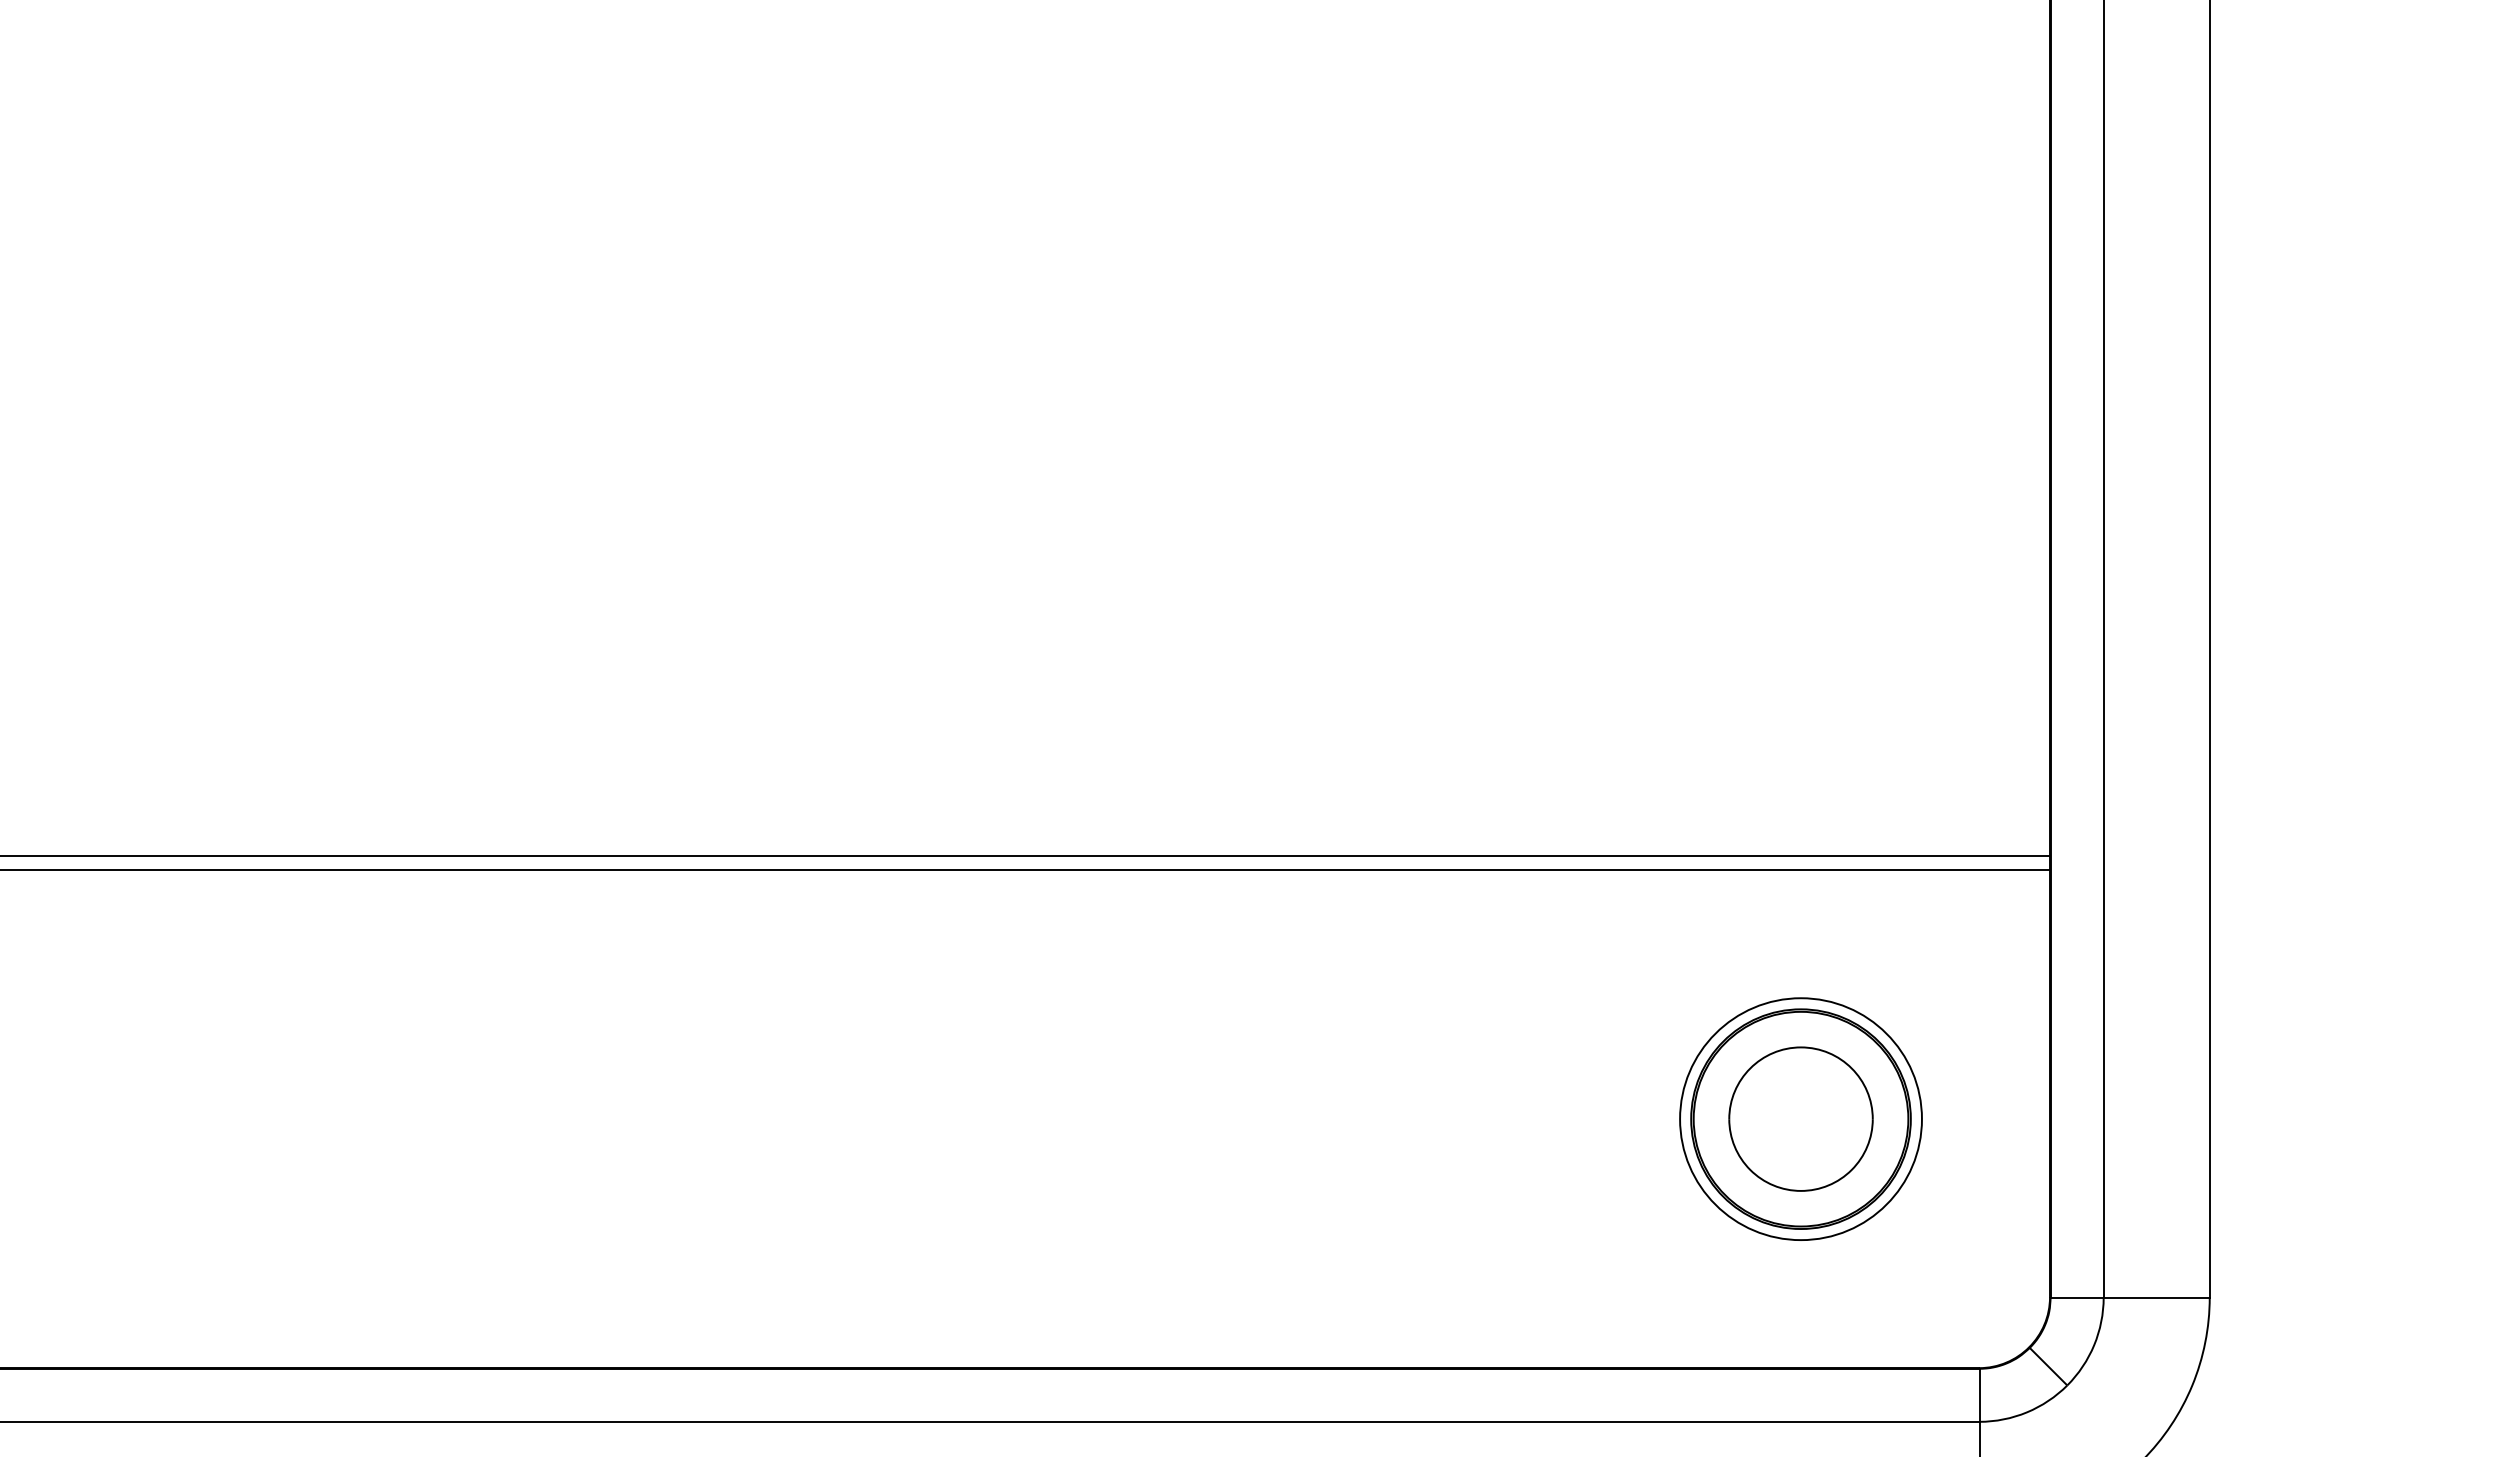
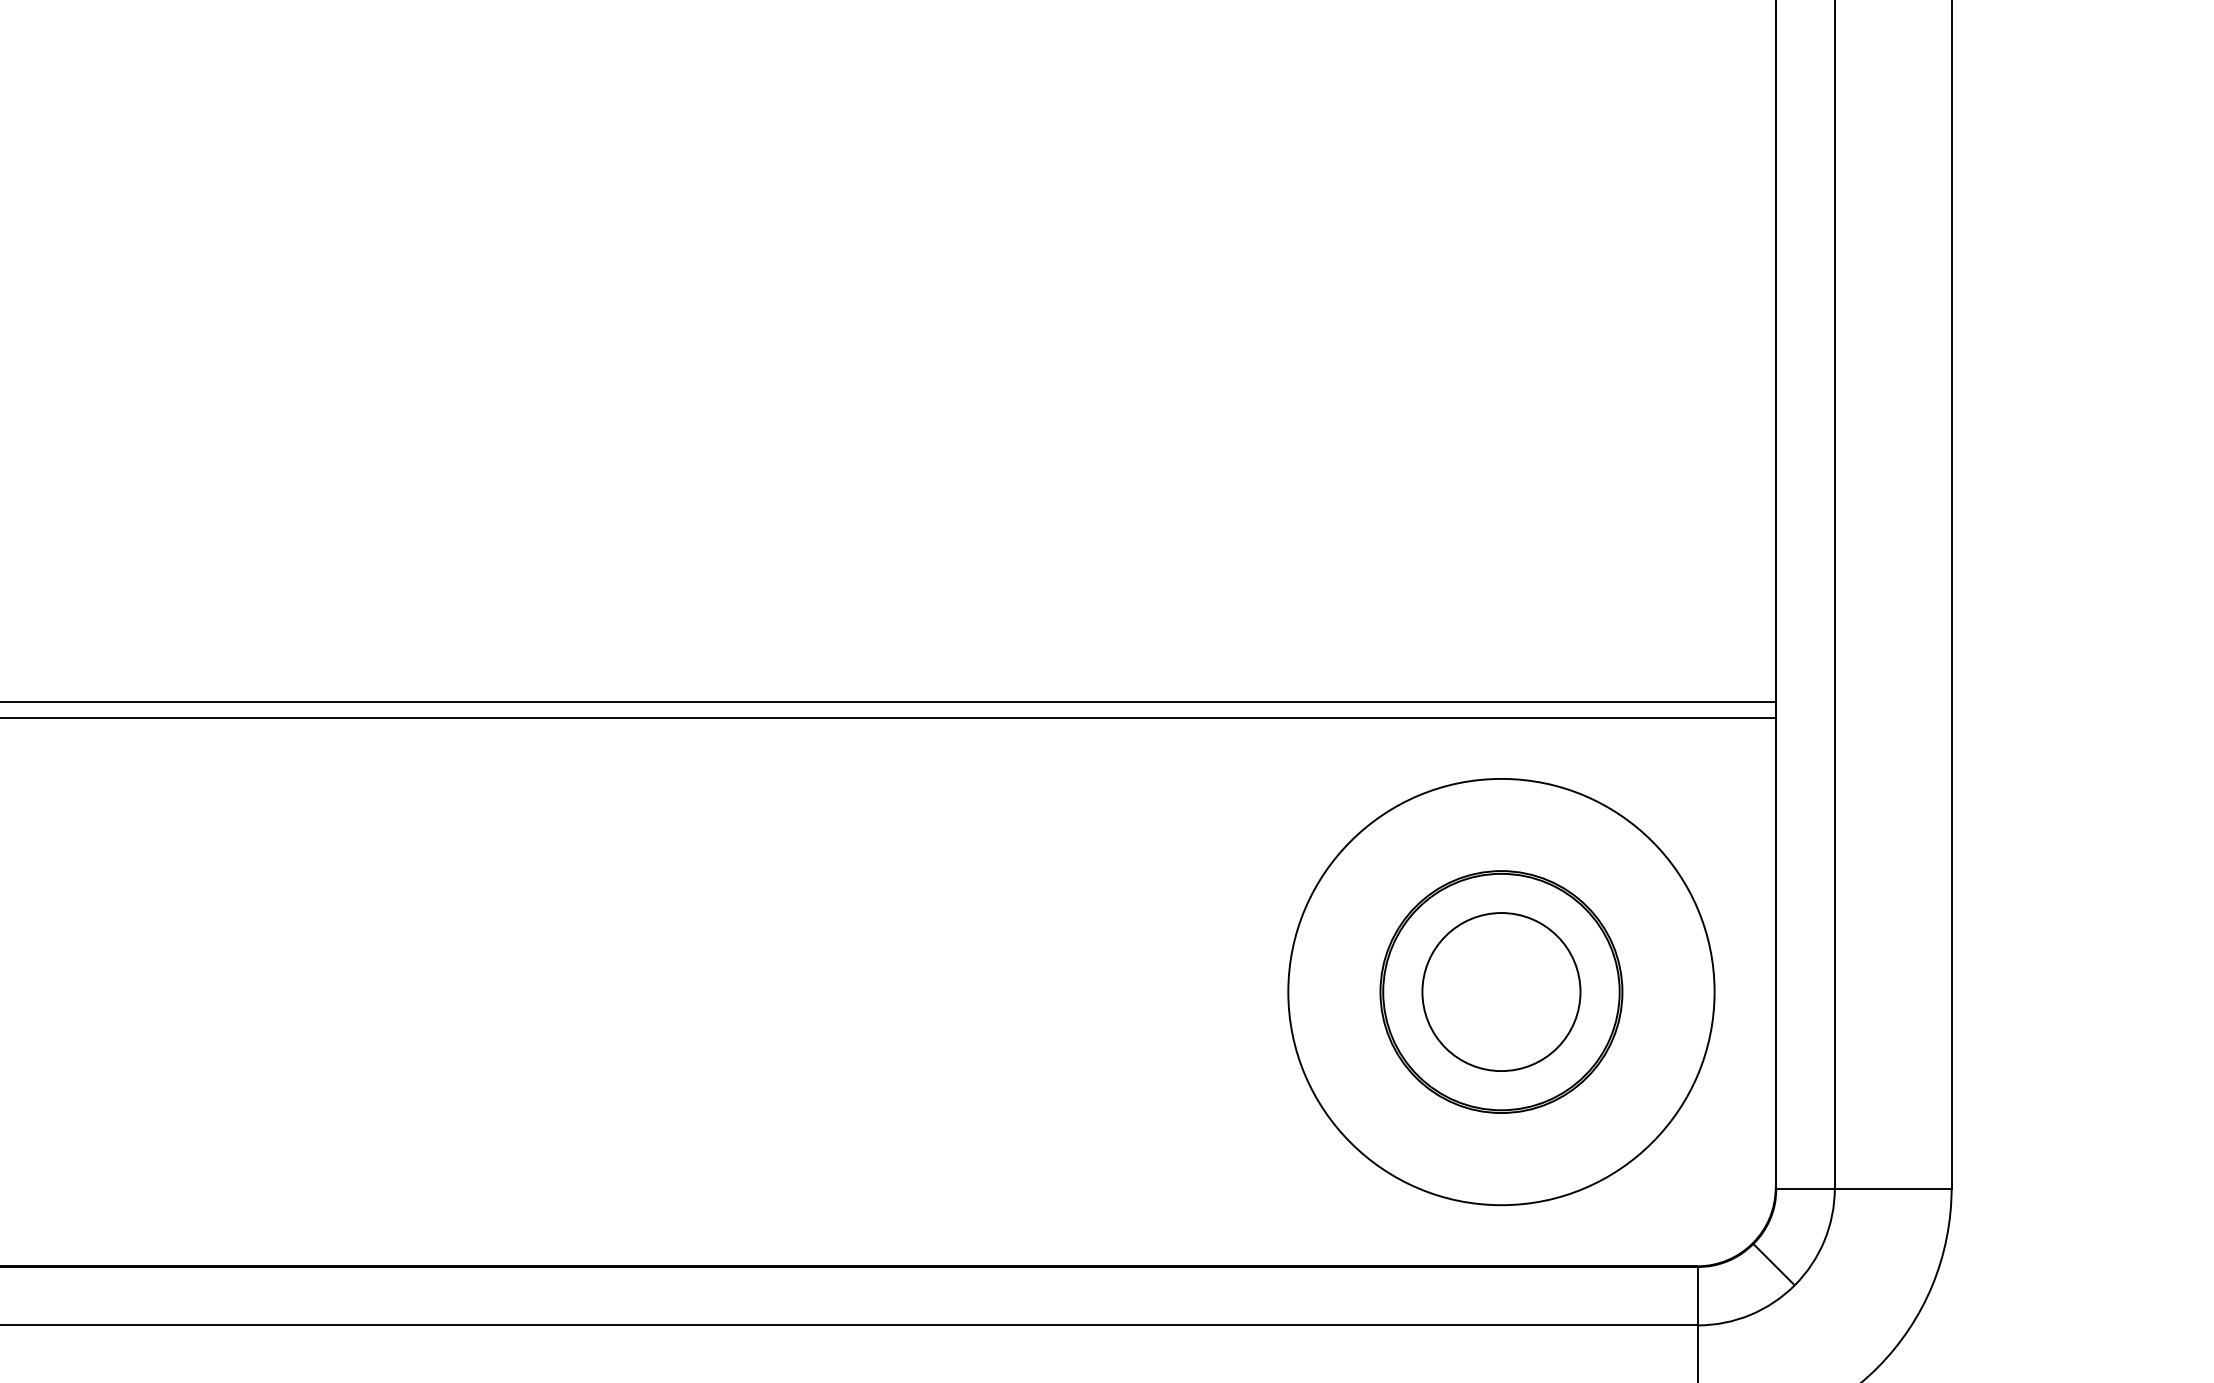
circle: (1800, 1119) -> (1500, 992), size x1.6

